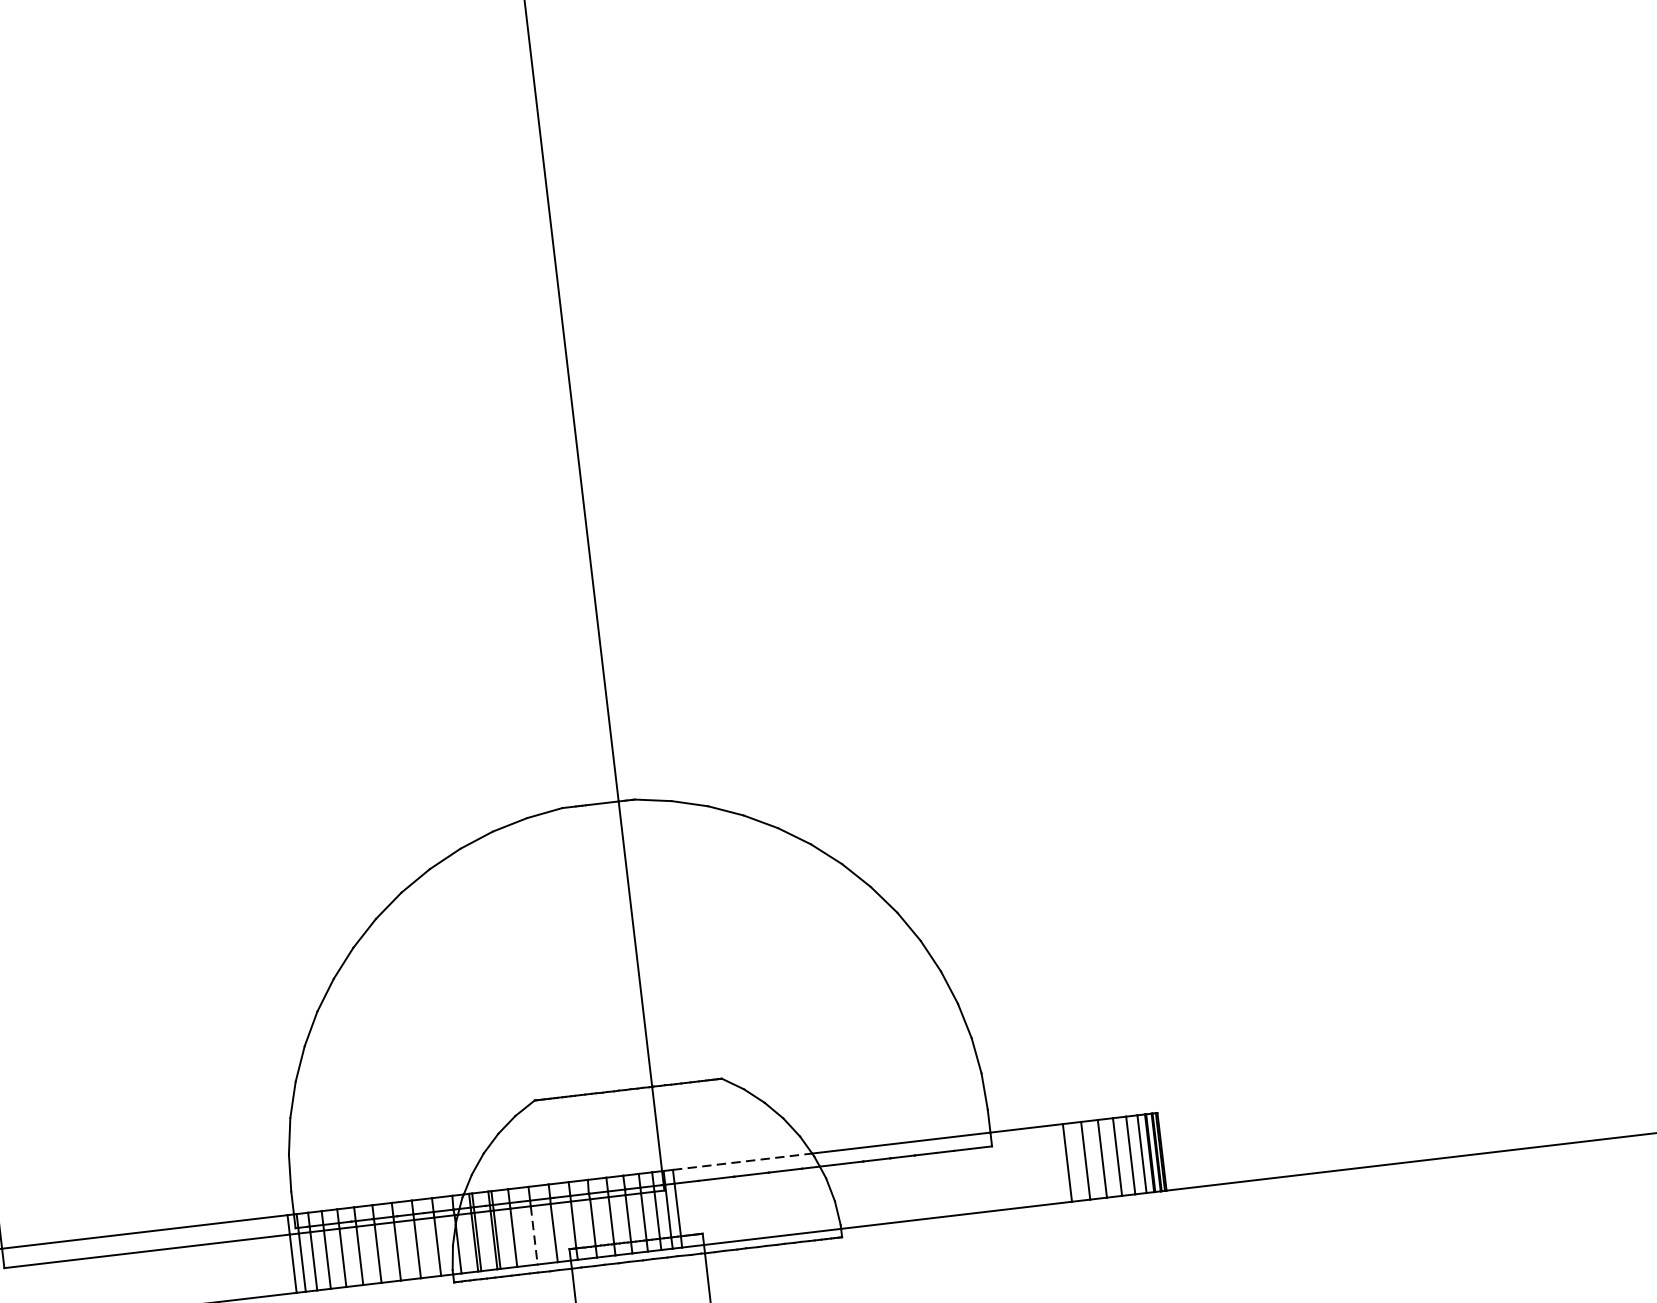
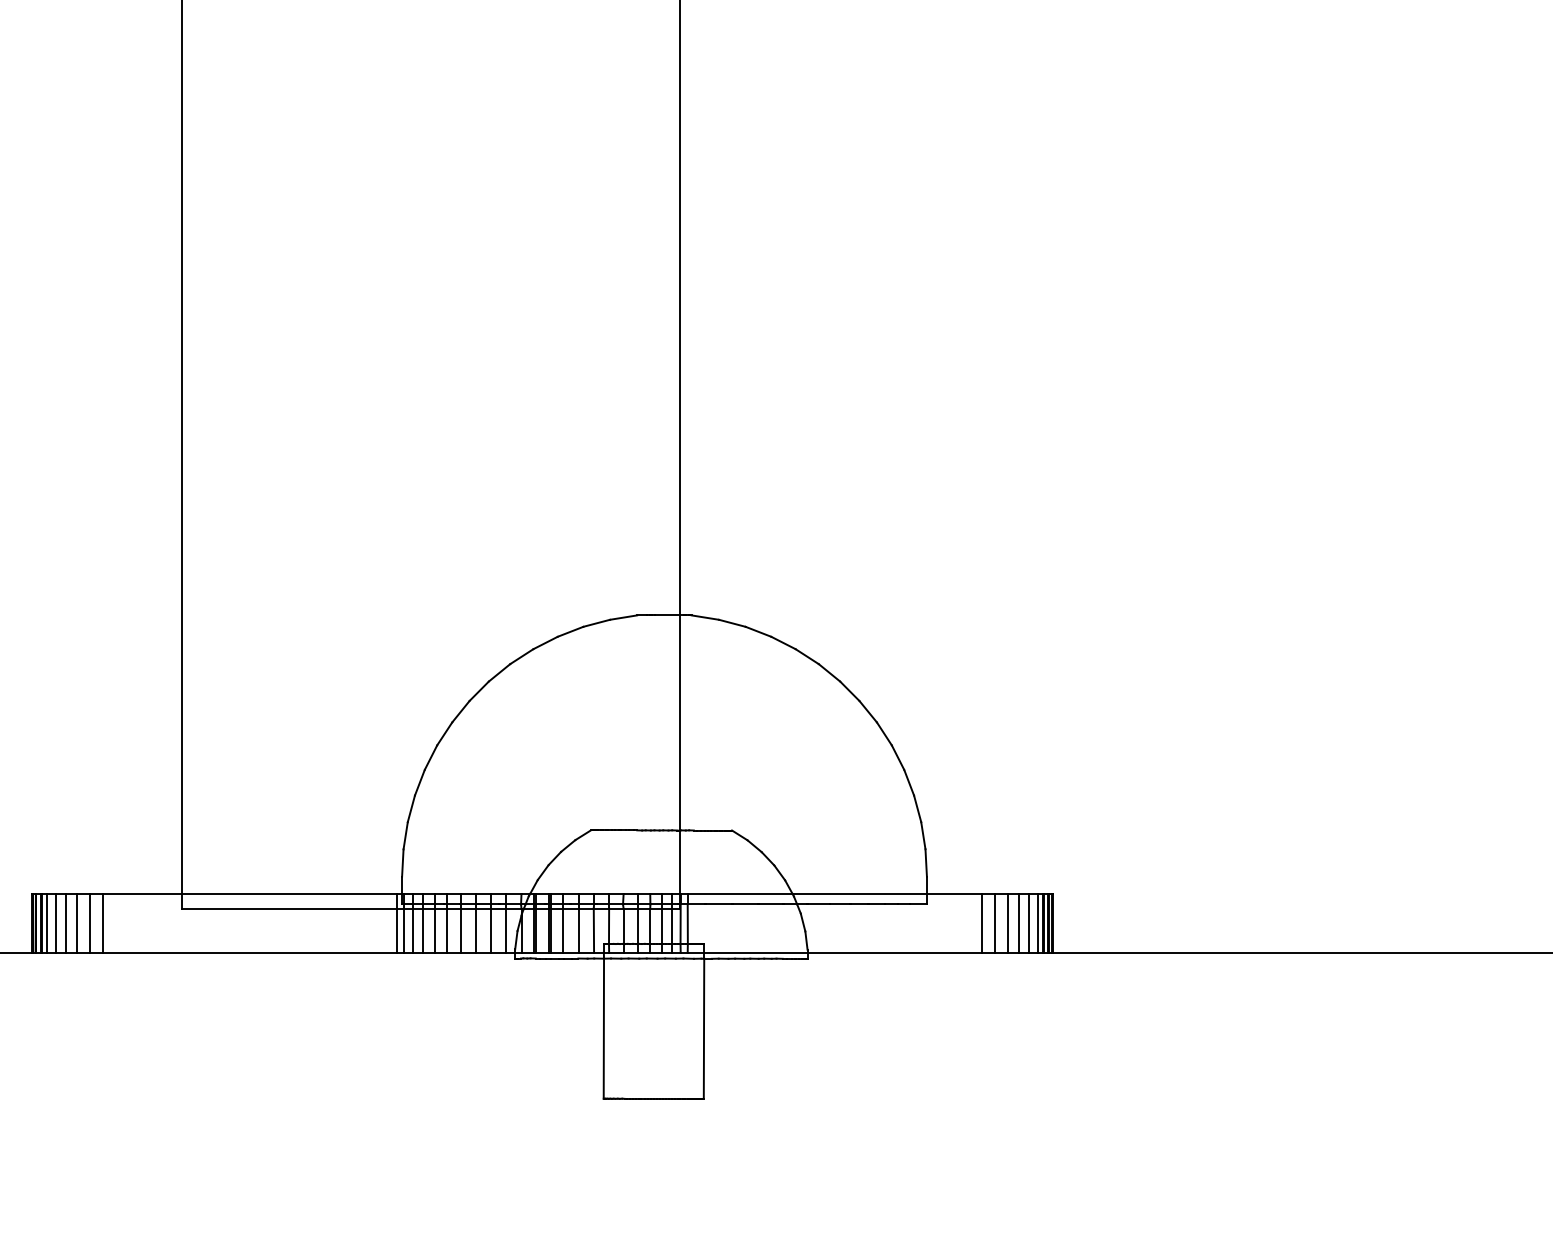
line: (743, 1162) -> (740, 894), dashed -> solid
line: (533, 1235) -> (578, 930), dashed -> solid

